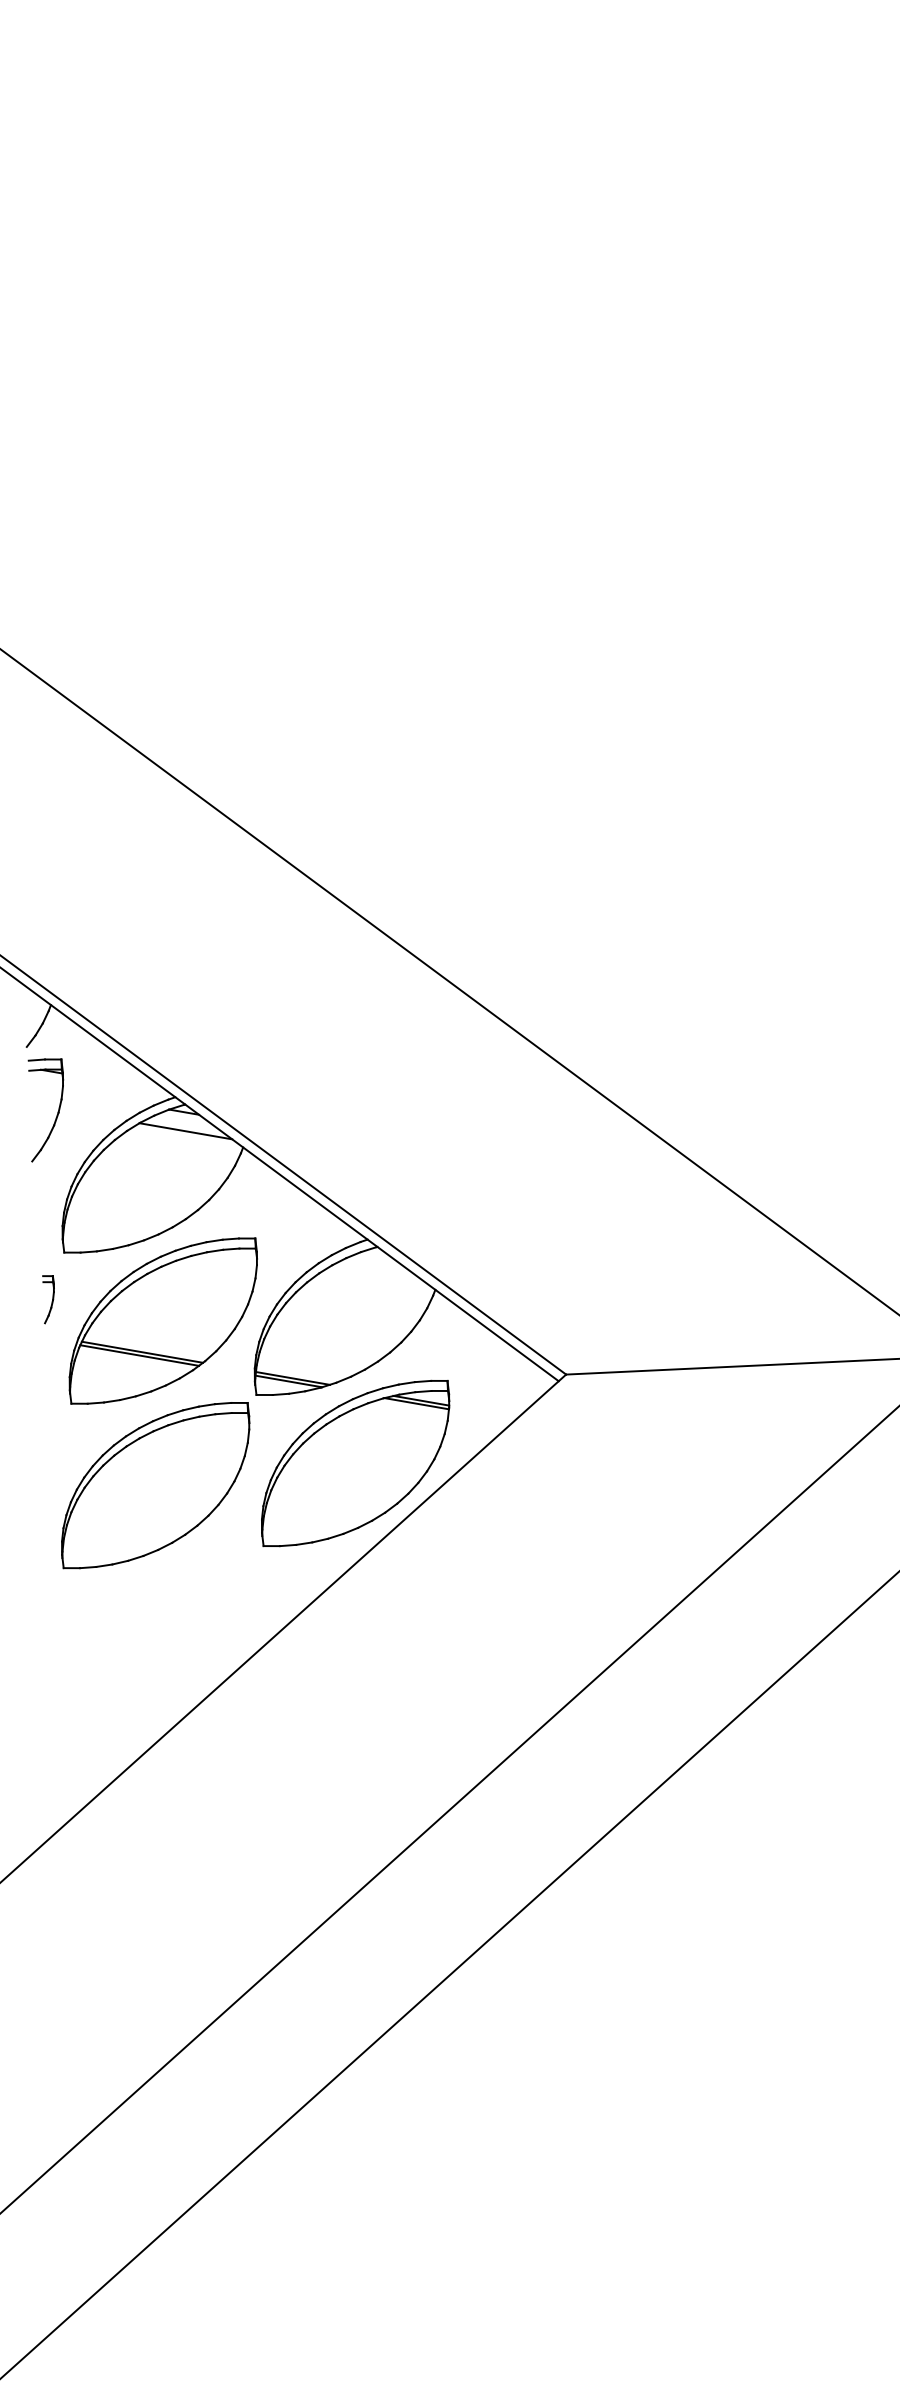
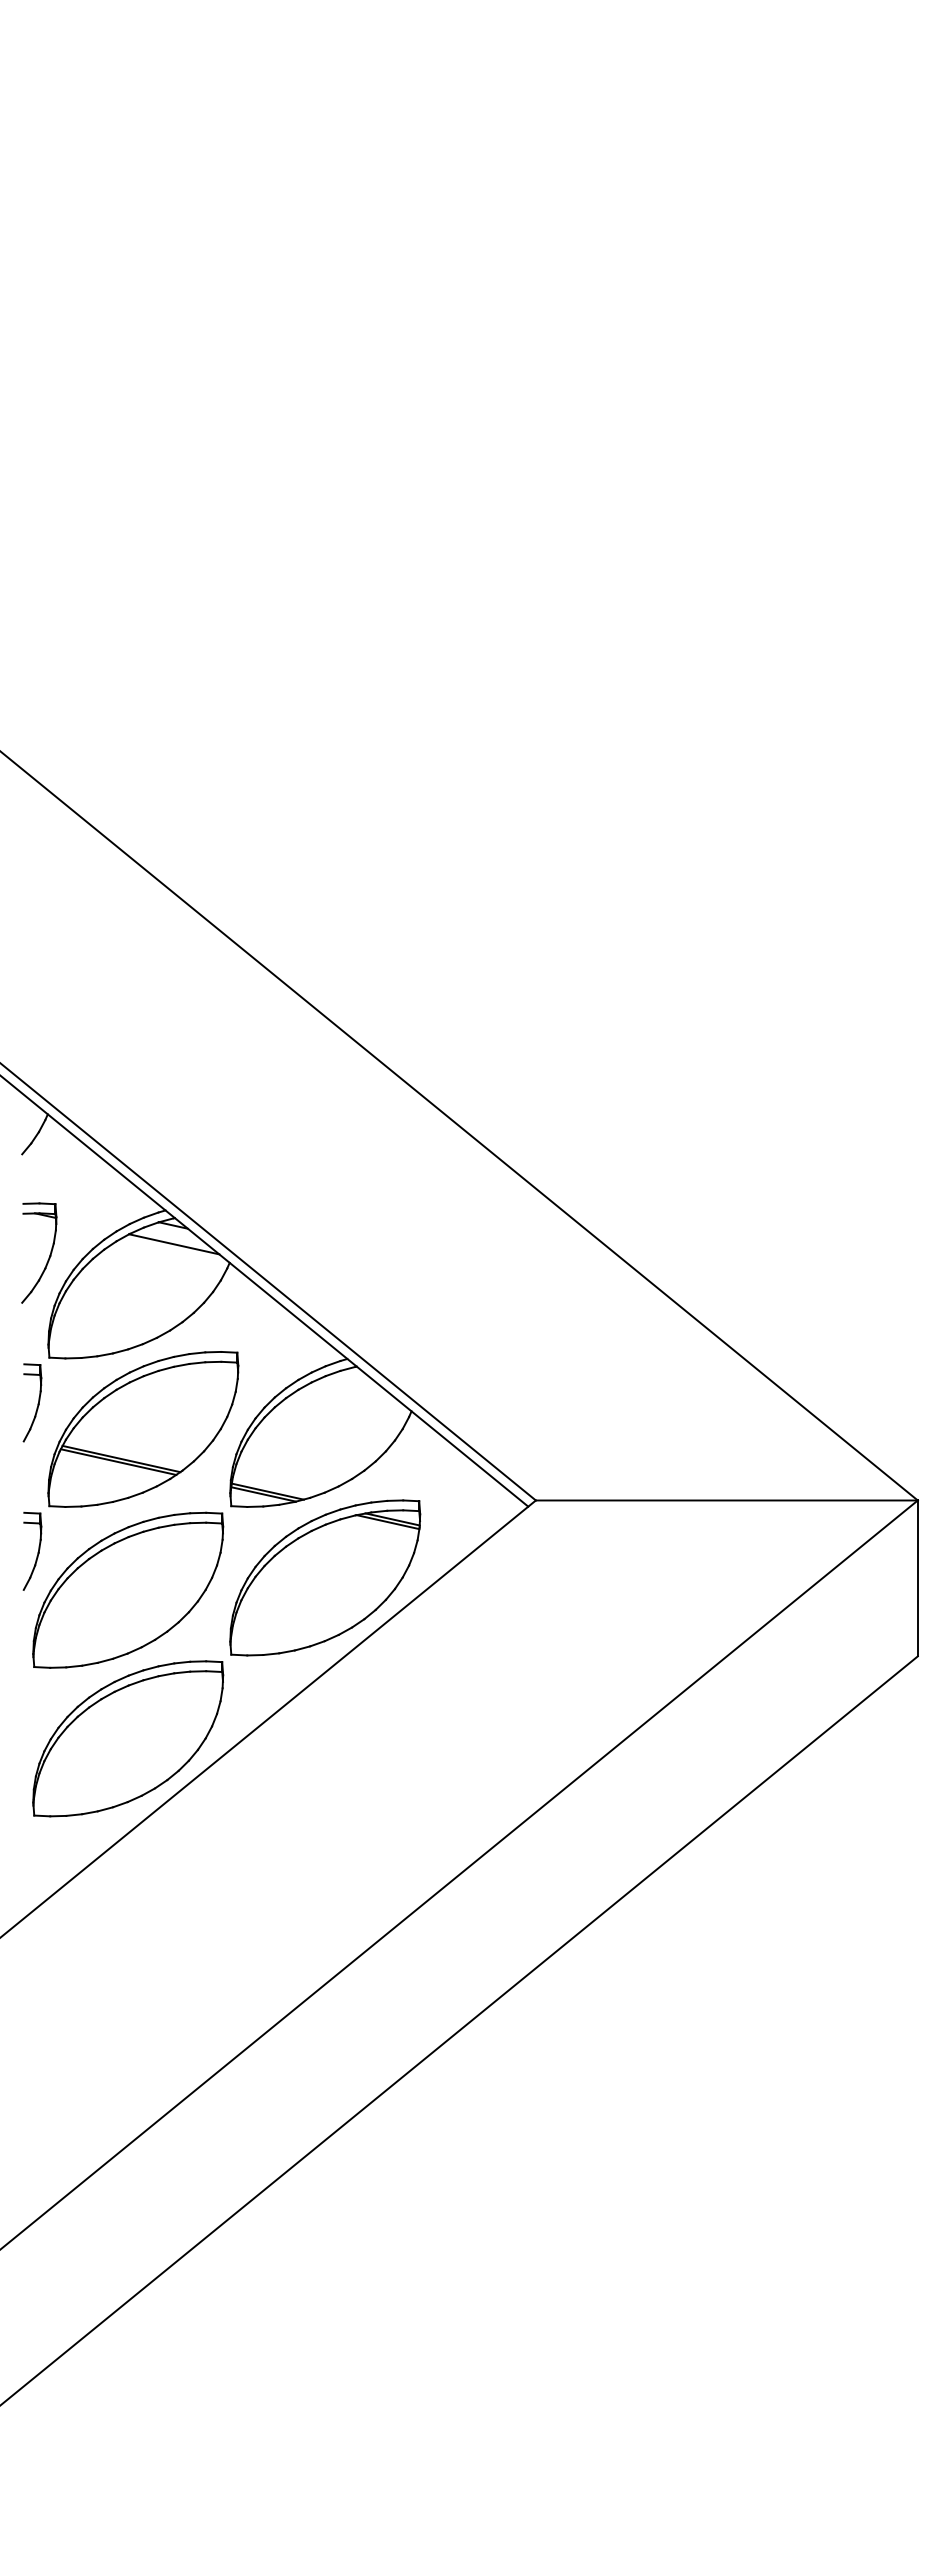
part: (57, 1110) -> (49, 1254), moved
part: (49, 1299) -> (32, 1402), size x1.67
part: (56, 1449) -> (32, 1550), added
part: (163, 1636) -> (128, 1738), added

